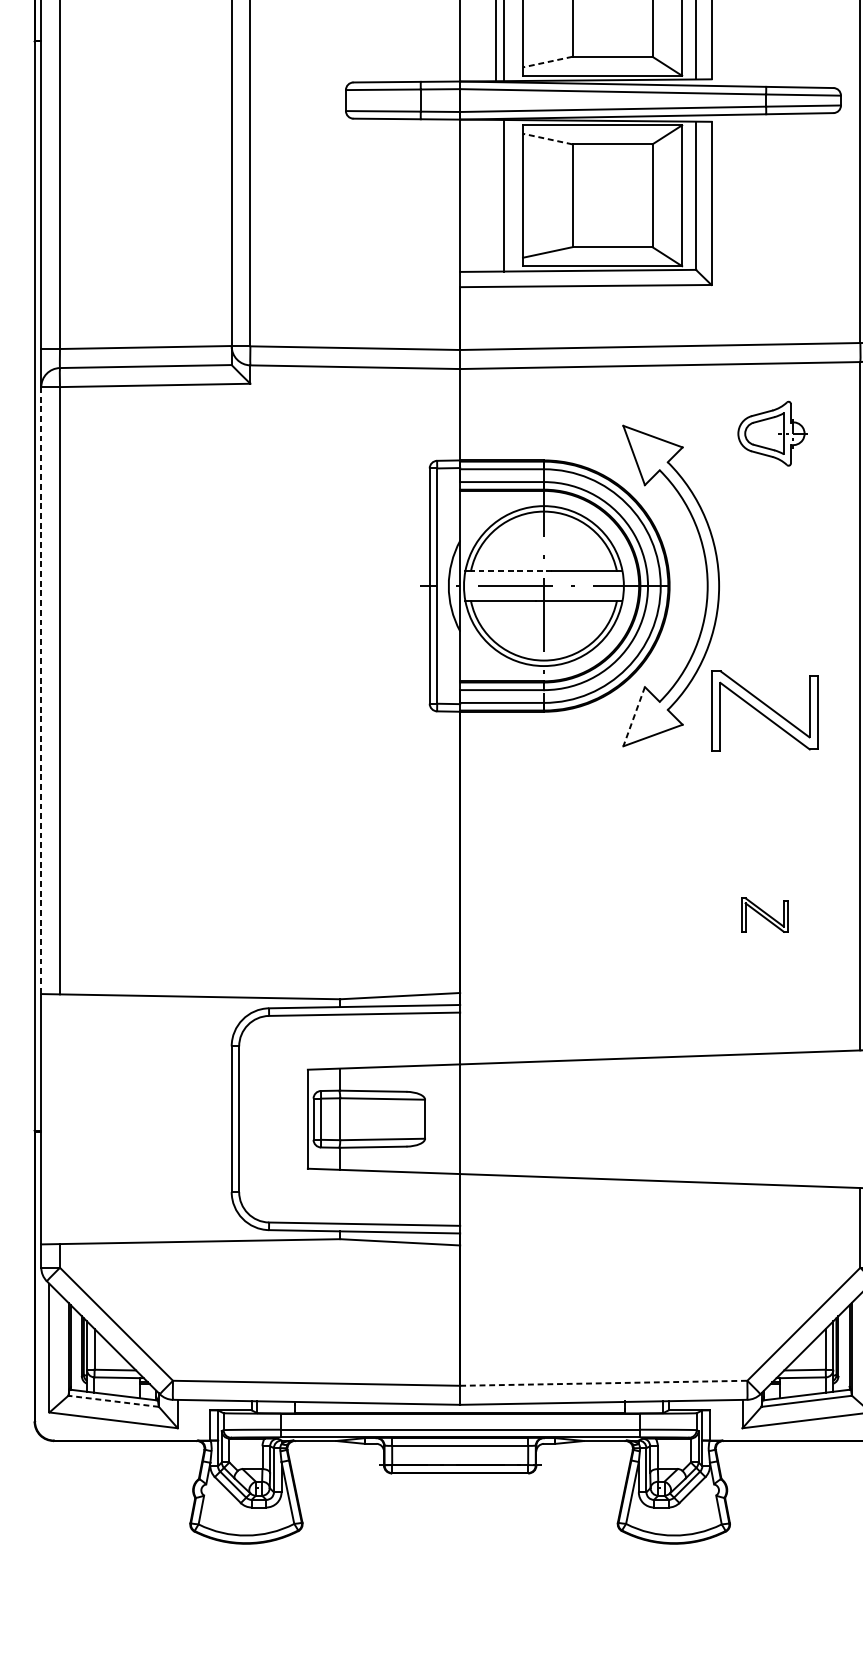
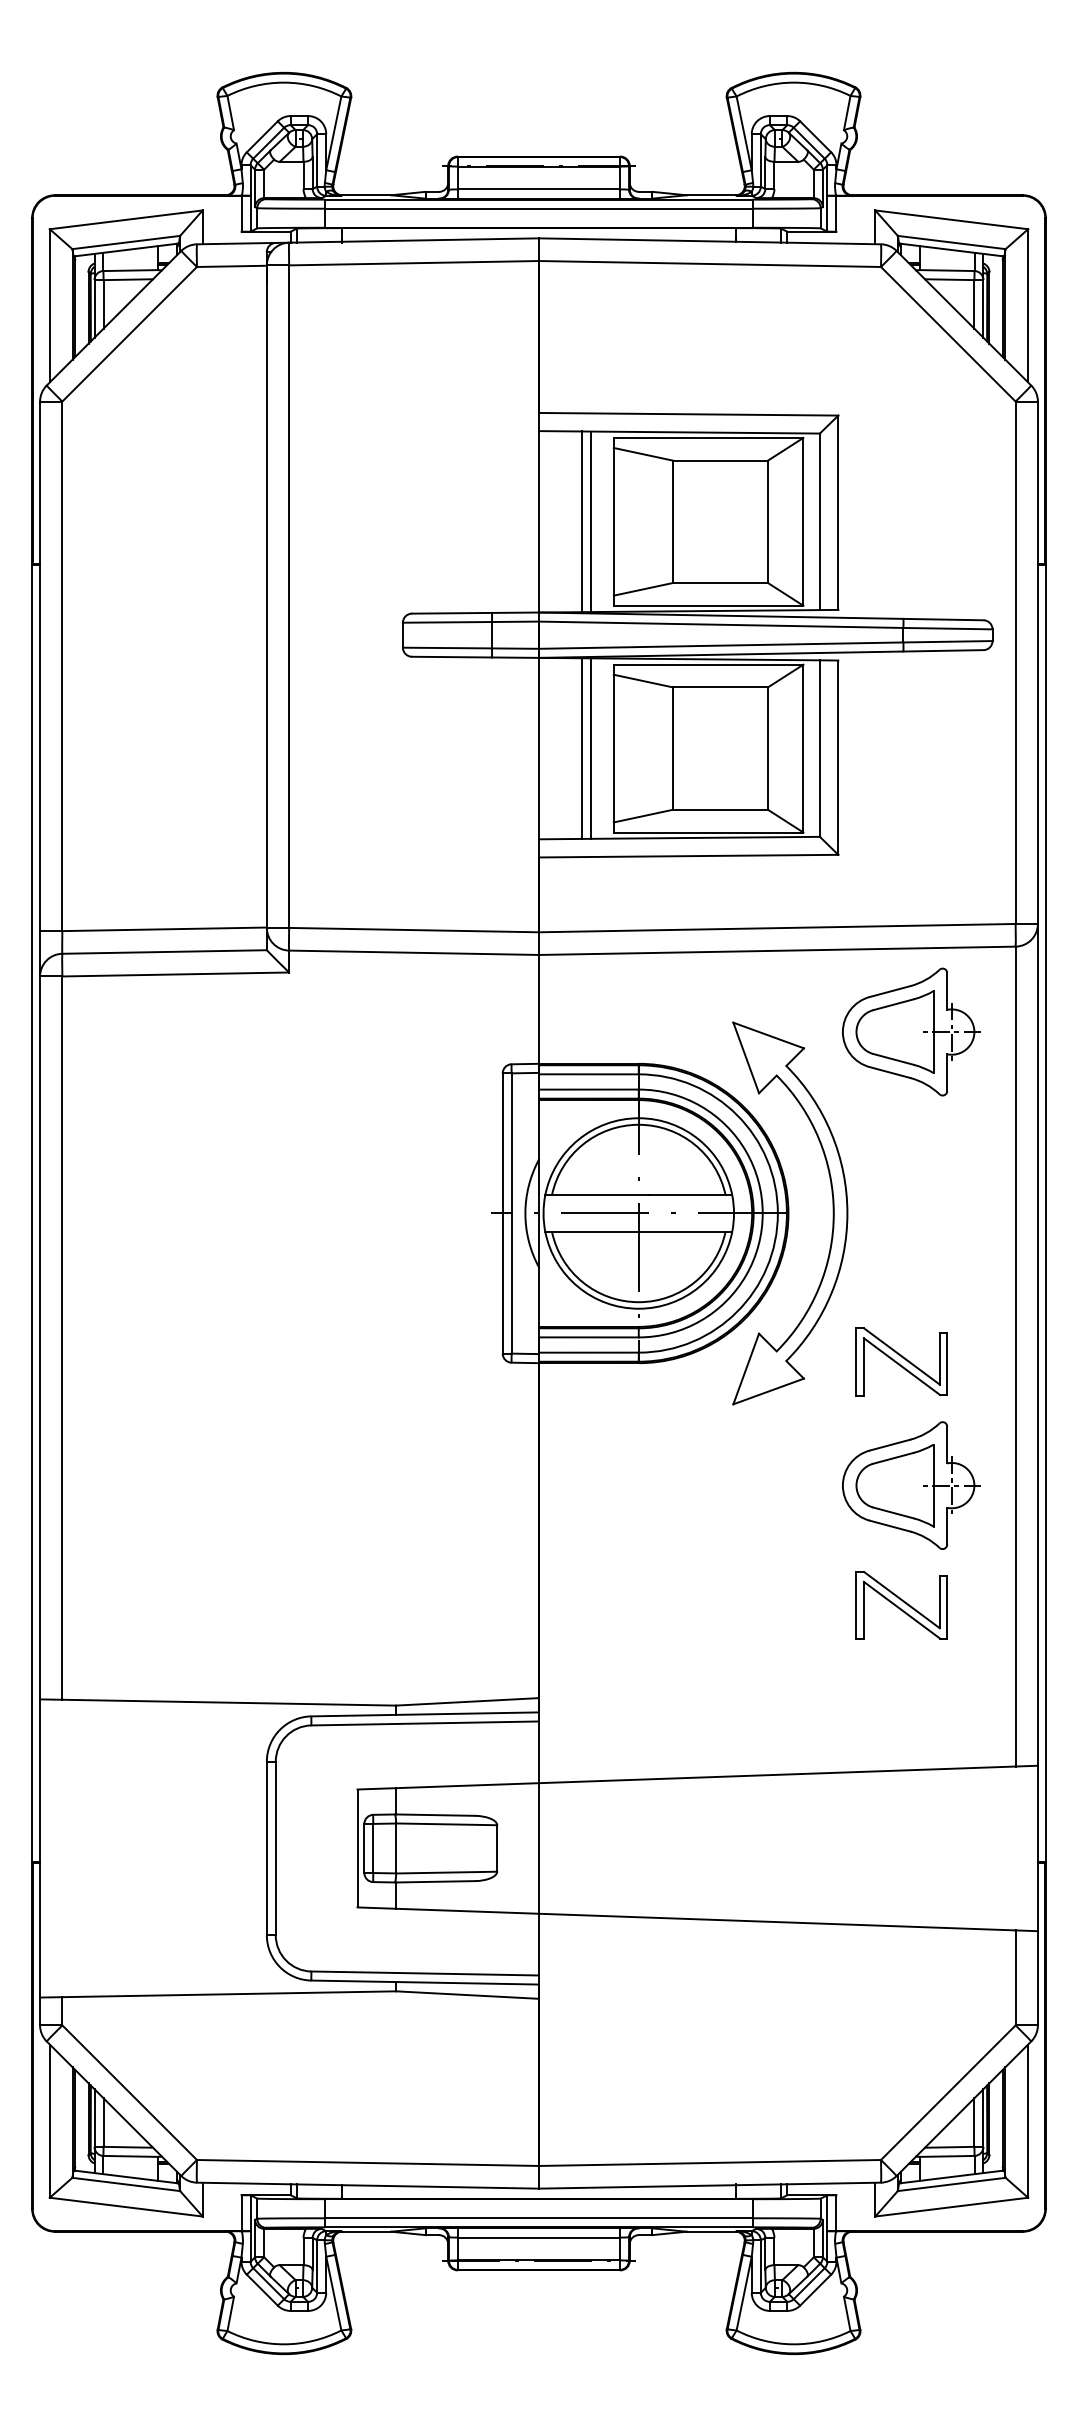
line: (547, 62) -> (642, 589), dashed -> solid
line: (547, 138) -> (642, 680), dashed -> solid
line: (496, 195) -> (582, 748), added
part: (772, 433) -> (911, 1031), size x1.67
line: (510, 570) -> (599, 1195), dashed -> solid
line: (41, 691) -> (40, 1338), dashed -> solid
part: (764, 710) -> (901, 1361), size x0.71
line: (634, 717) -> (746, 1369), dashed -> solid
part: (772, 814) -> (911, 1485), added
part: (764, 915) -> (901, 1605), size x1.67
line: (604, 1382) -> (710, 2162), dashed -> solid
line: (113, 1401) -> (125, 2184), dashed -> solid

